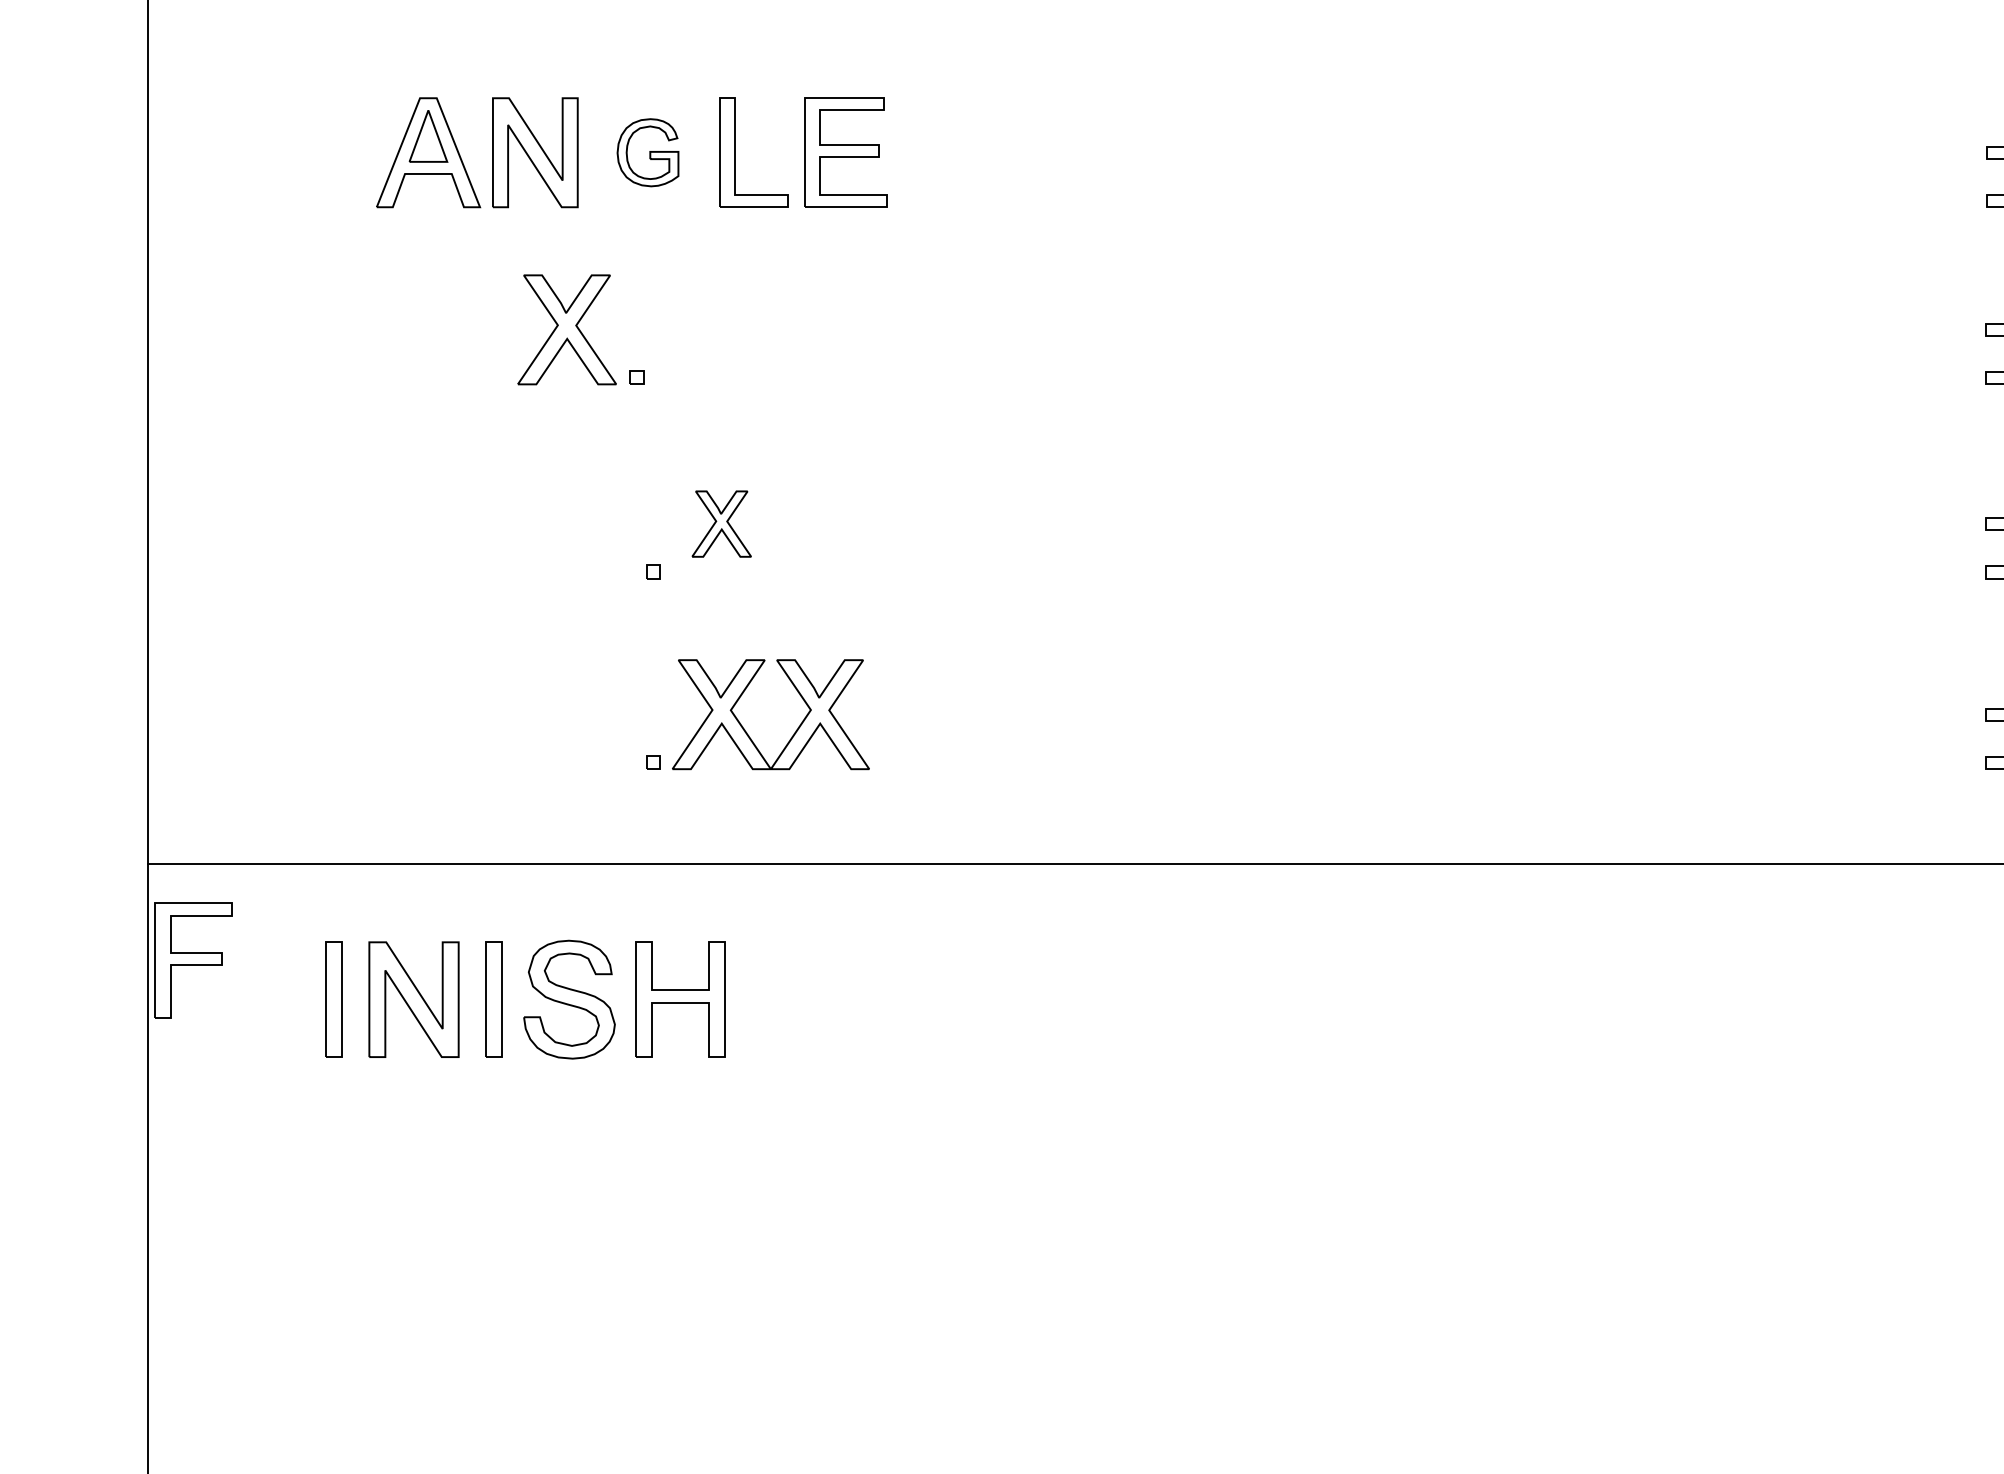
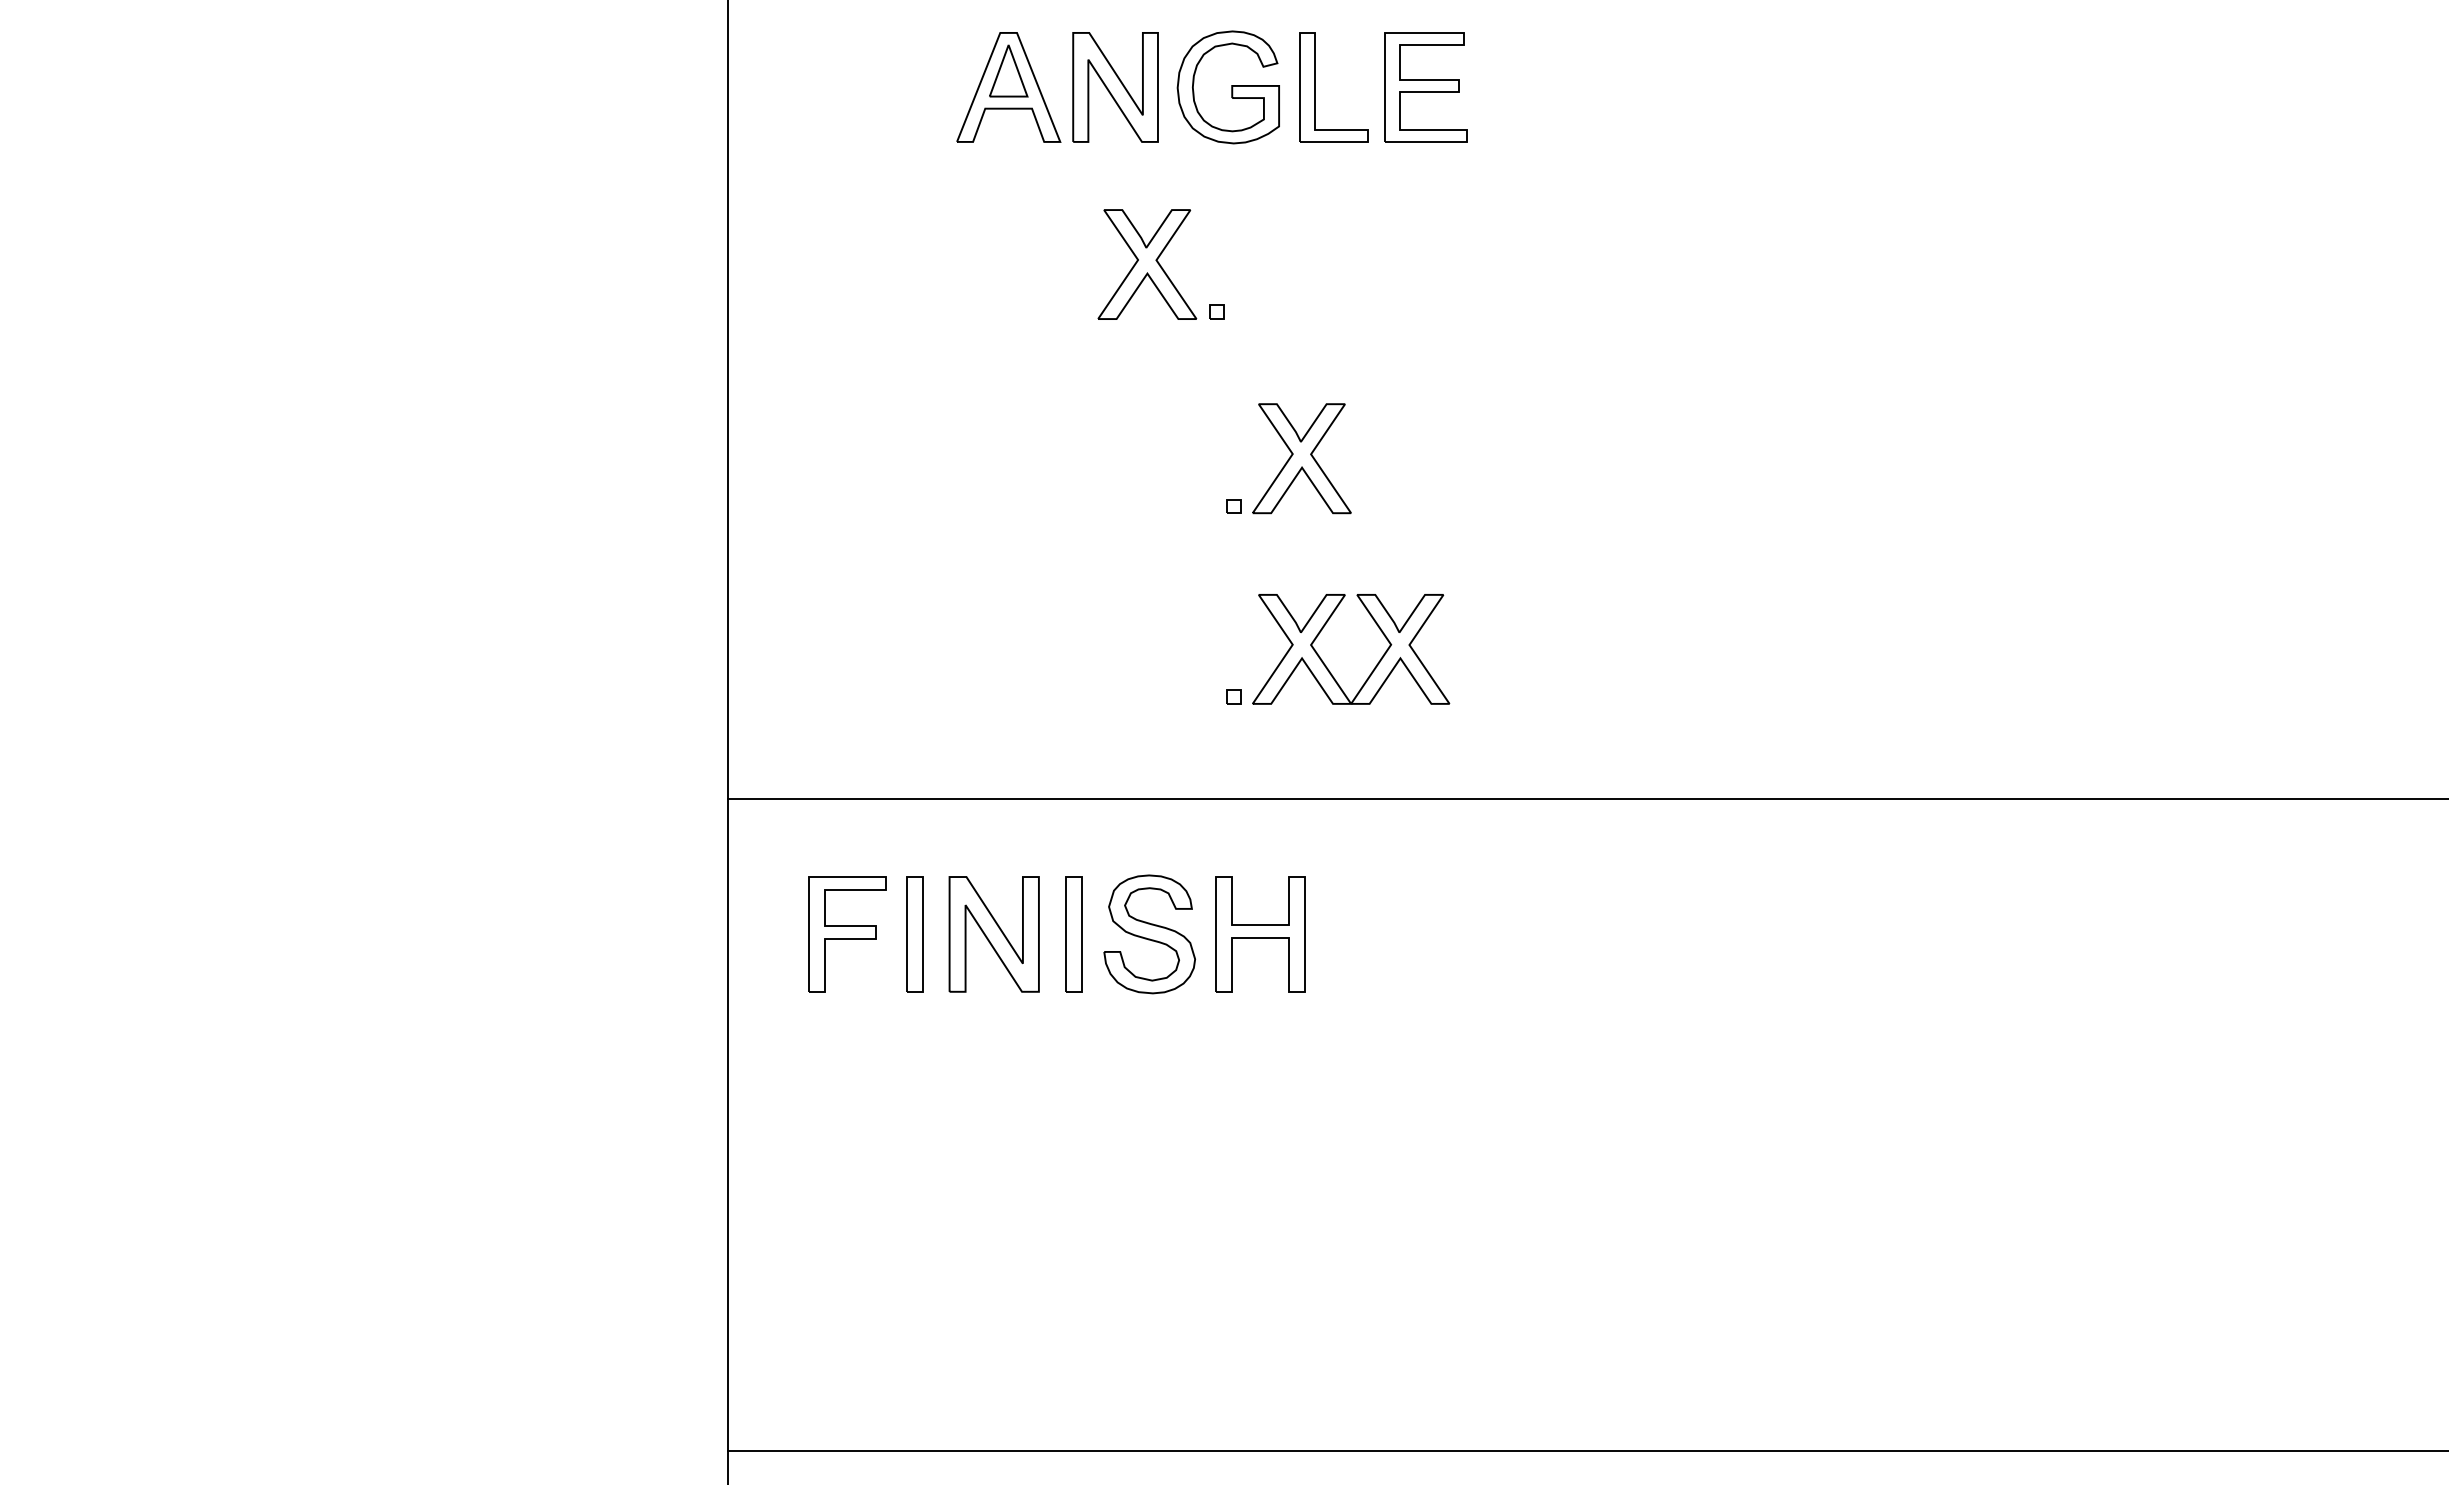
part: (647, 152) -> (1227, 87), size x1.67
part: (721, 523) -> (1301, 458), size x1.67
part: (193, 960) -> (847, 934), moved

